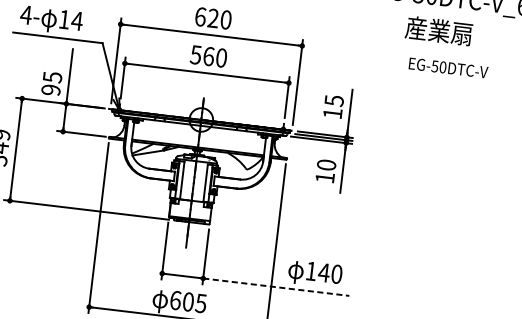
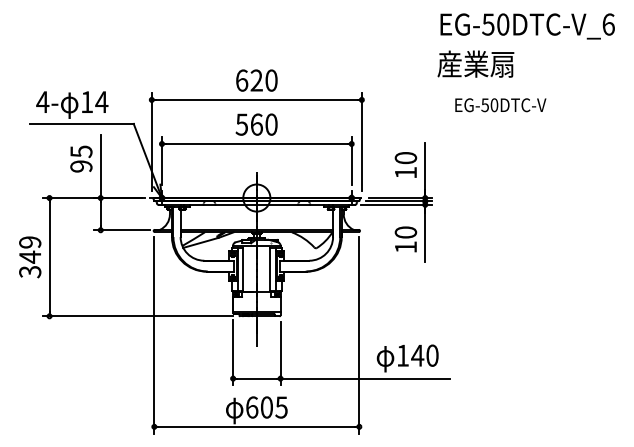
text: (438, 30) -> (475, 63), moved
text: (448, 68) -> (500, 105), moved
text: (52, 83) -> (81, 158), moved
text: (333, 101) -> (405, 158), 15 -> 10
line: (276, 287) -> (365, 378), dashed -> solid

